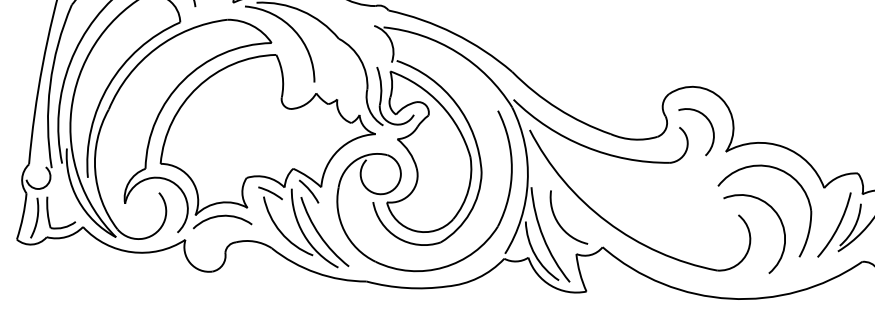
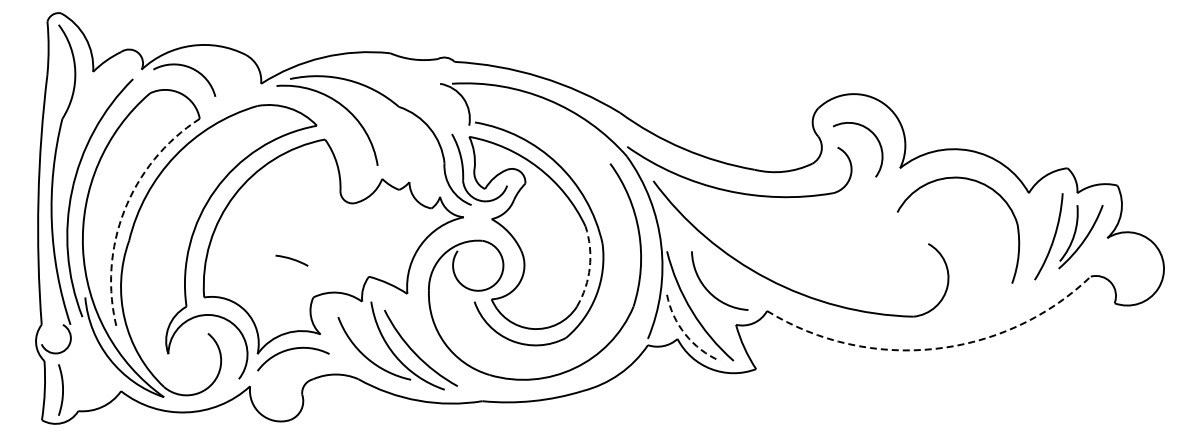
arc: (109, 84) -> (124, 210), solid -> dashed
arc: (468, 189) -> (589, 267), solid -> dashed
arc: (308, 190) -> (392, 300), removed
arc: (270, 192) -> (291, 259), moved
part: (48, 215) -> (76, 383), removed
arc: (778, 218) -> (978, 239), removed
arc: (535, 255) -> (685, 334), solid -> dashed
arc: (729, 298) -> (934, 348), solid -> dashed

